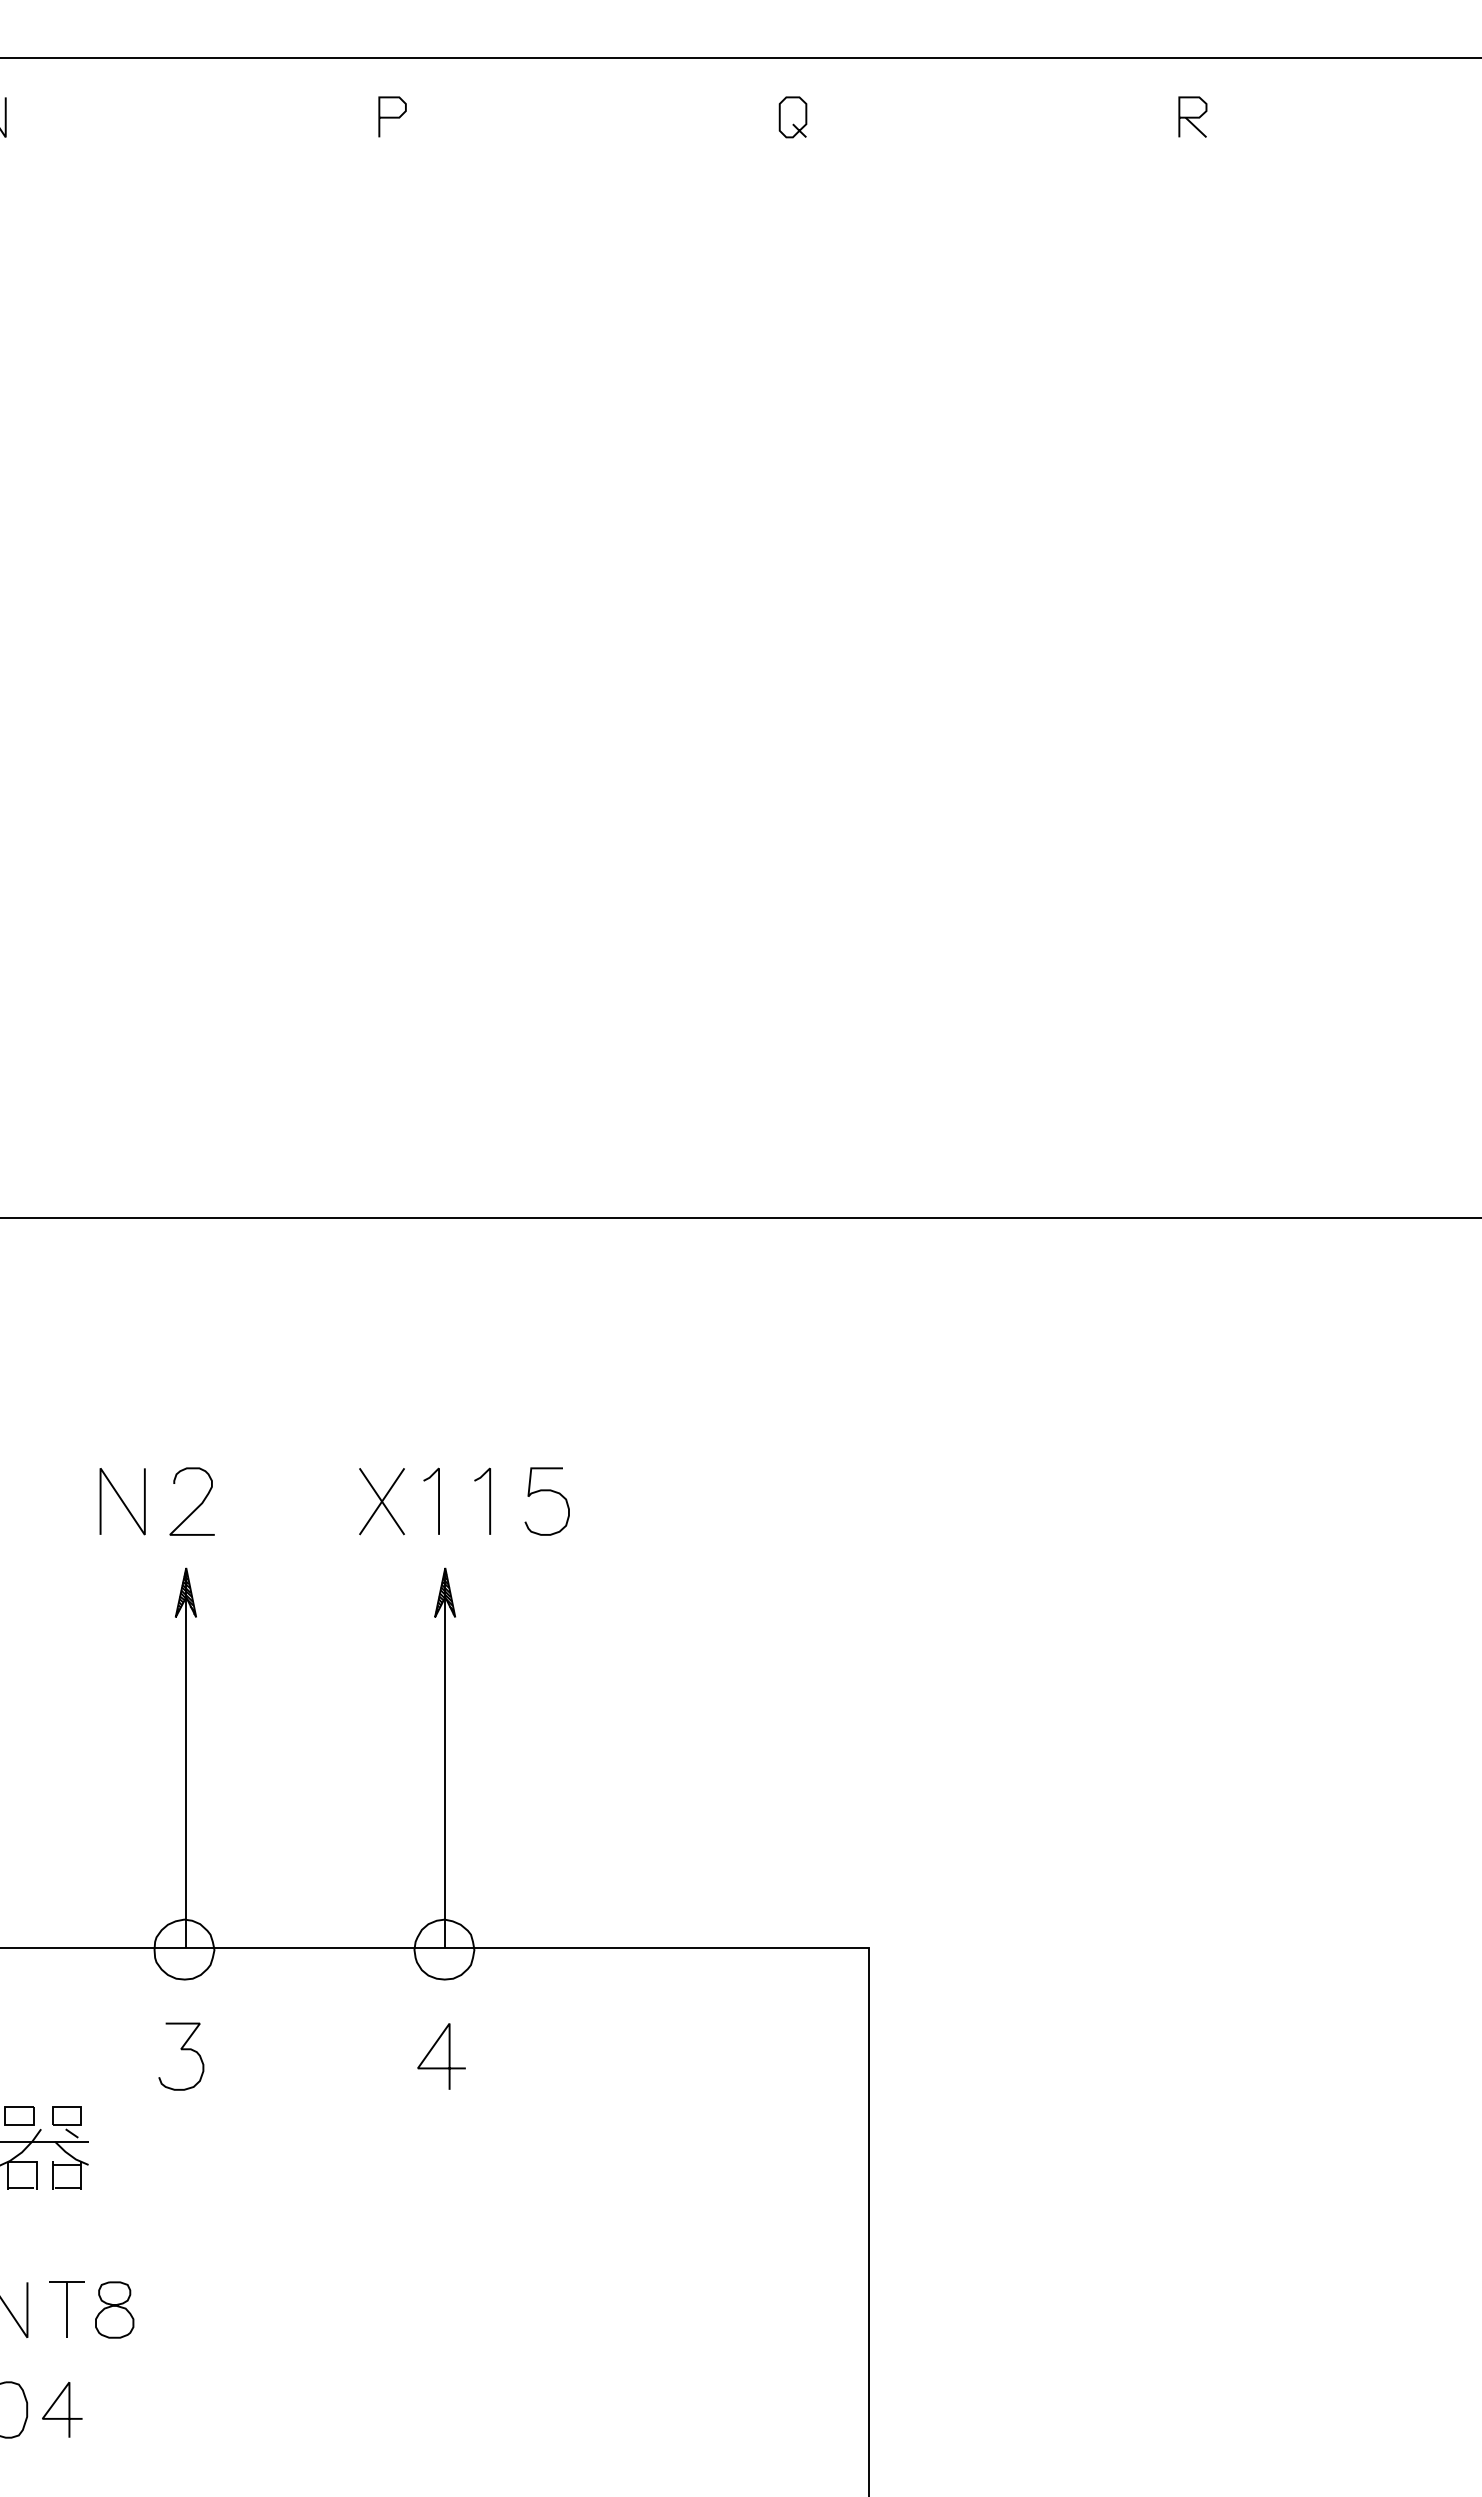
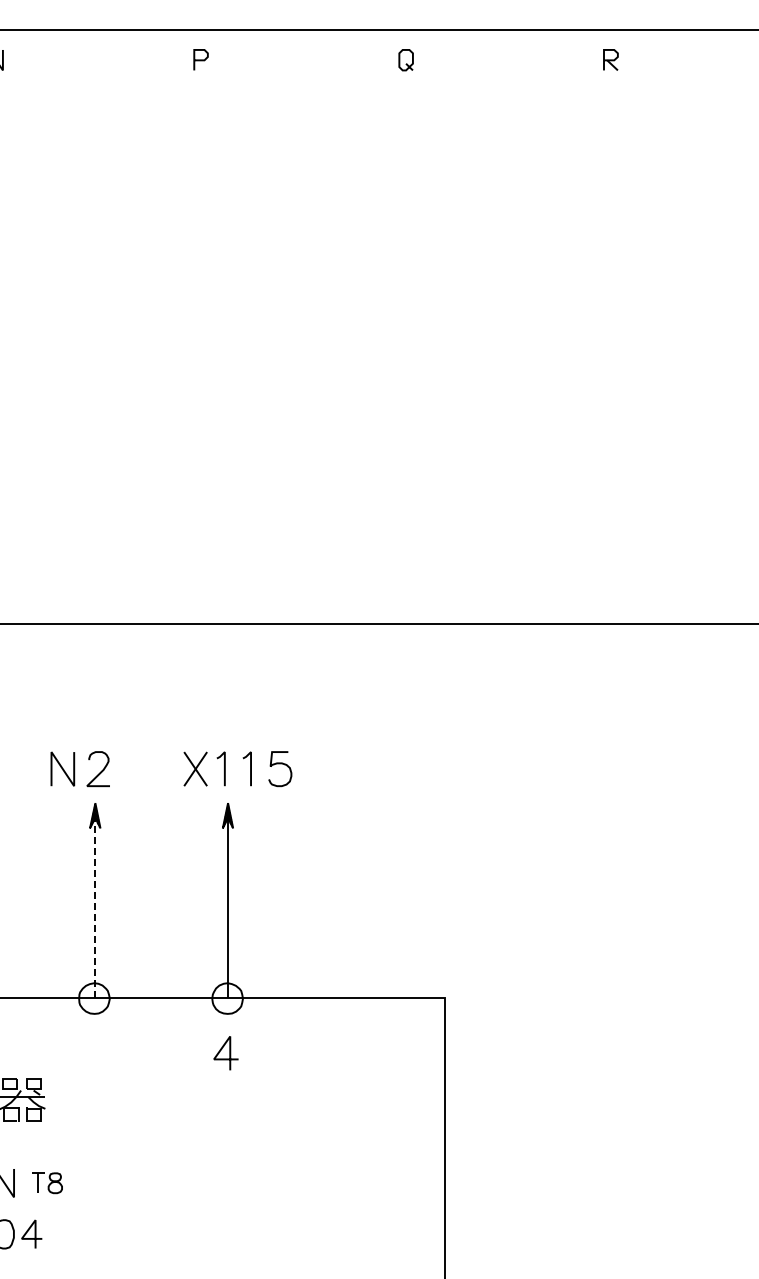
line: (186, 1756) -> (95, 899), solid -> dashed
curve: (180, 2051) -> (92, 1050), removed
part: (92, 2310) -> (47, 1183), size x0.7

